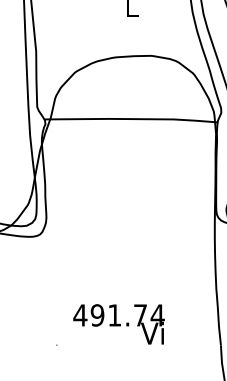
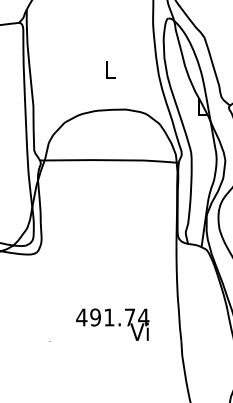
text: (118, 324) -> (112, 324), moved

